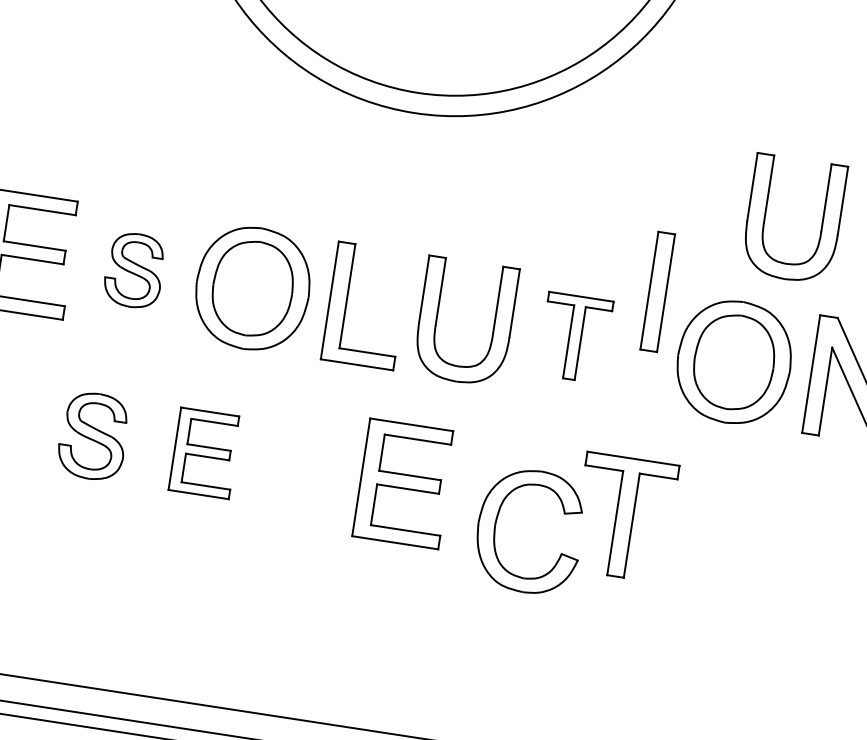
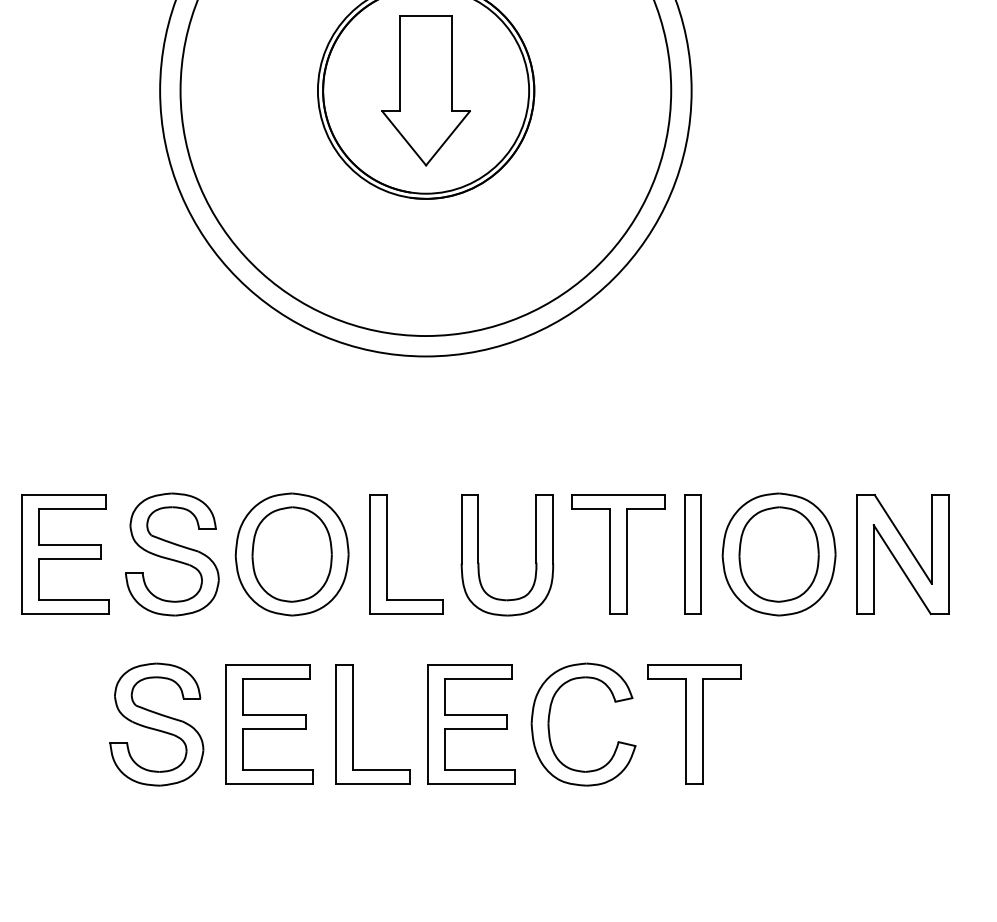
part: (821, 223) -> (844, 404), removed
part: (134, 270) -> (172, 554), size x1.67
part: (657, 291) -> (692, 554), moved
part: (575, 338) -> (618, 554), size x1.43
part: (93, 436) -> (156, 724), size x1.43
part: (204, 453) -> (269, 724), size x1.43
part: (287, 465) -> (353, 724), added
part: (496, 526) -> (549, 724), moved

